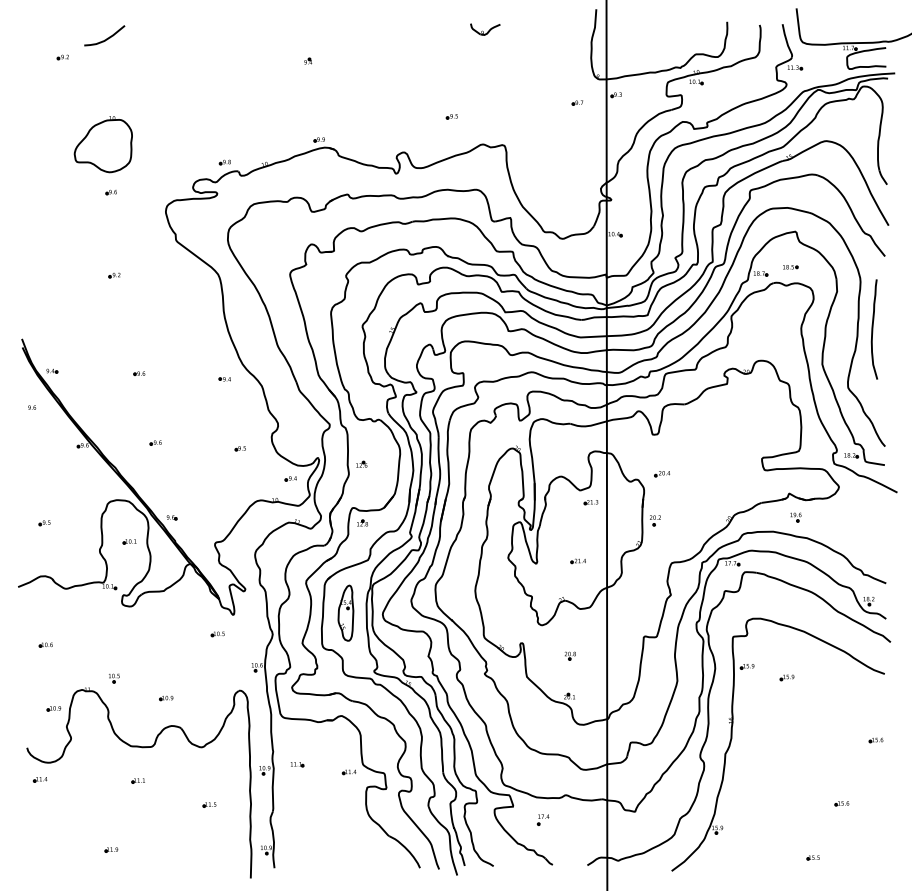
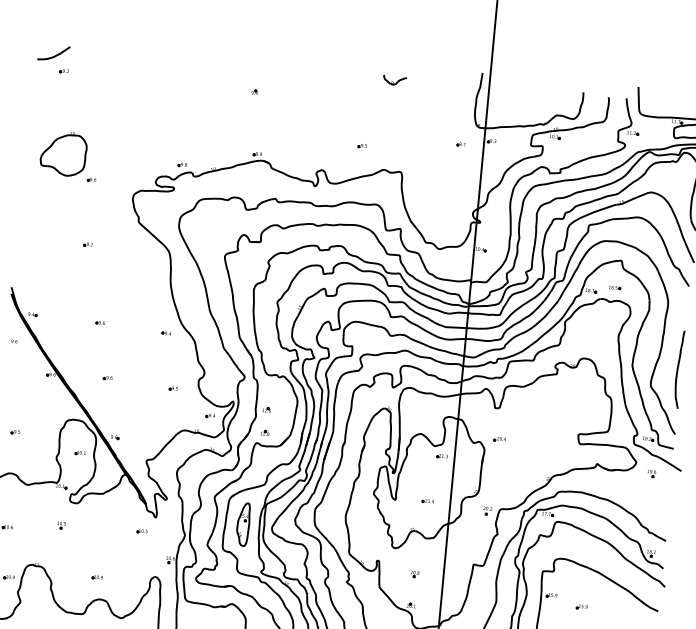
curve: (107, 37) -> (55, 54), moved
part: (102, 144) -> (63, 153), moved
curve: (873, 329) -> (678, 369), moved
part: (795, 517) -> (651, 473), moved
part: (655, 520) -> (487, 510), moved
part: (362, 522) -> (265, 432), moved
part: (114, 678) -> (61, 525), moved

